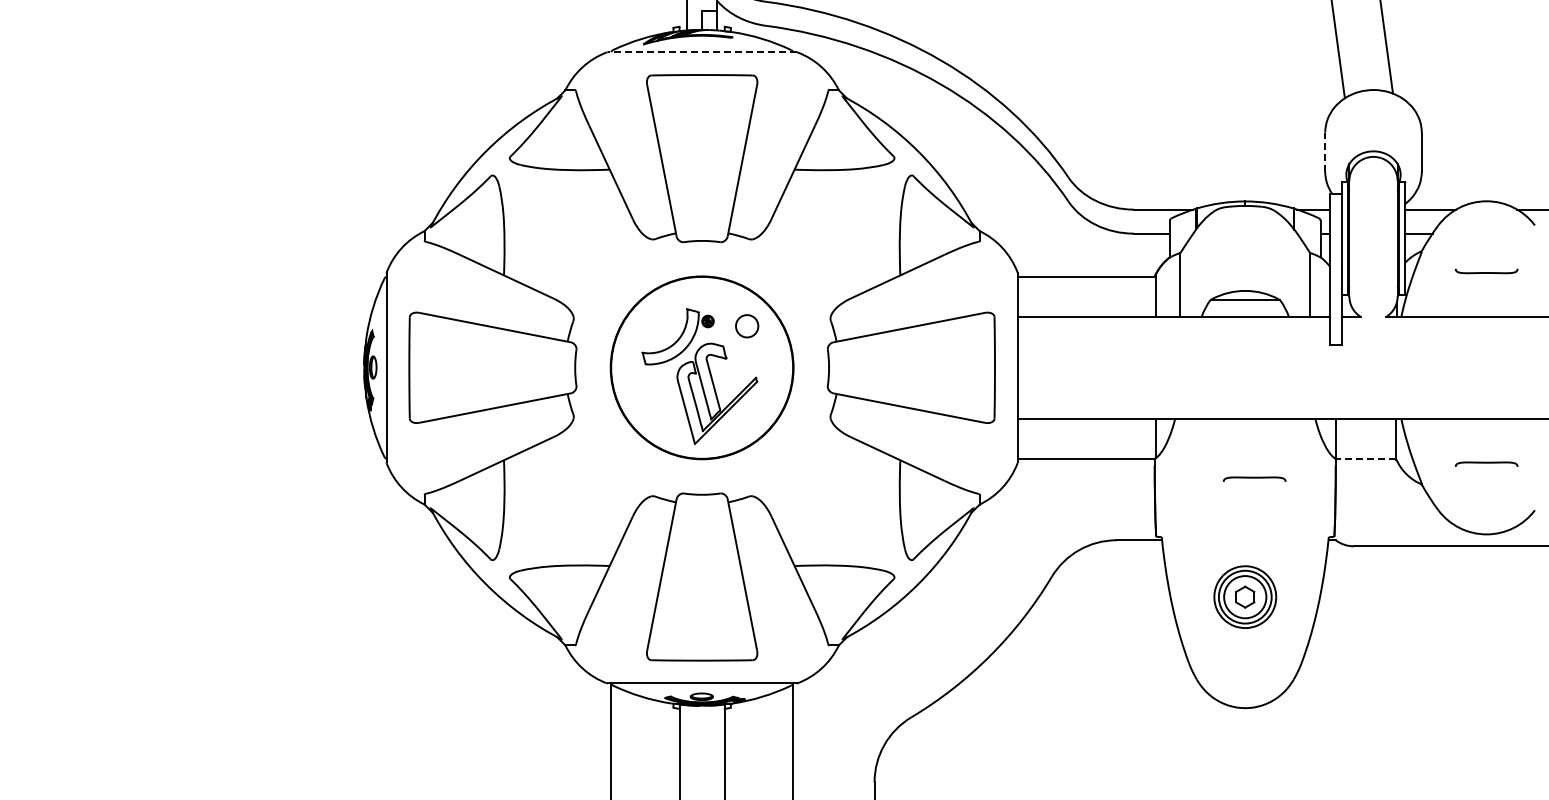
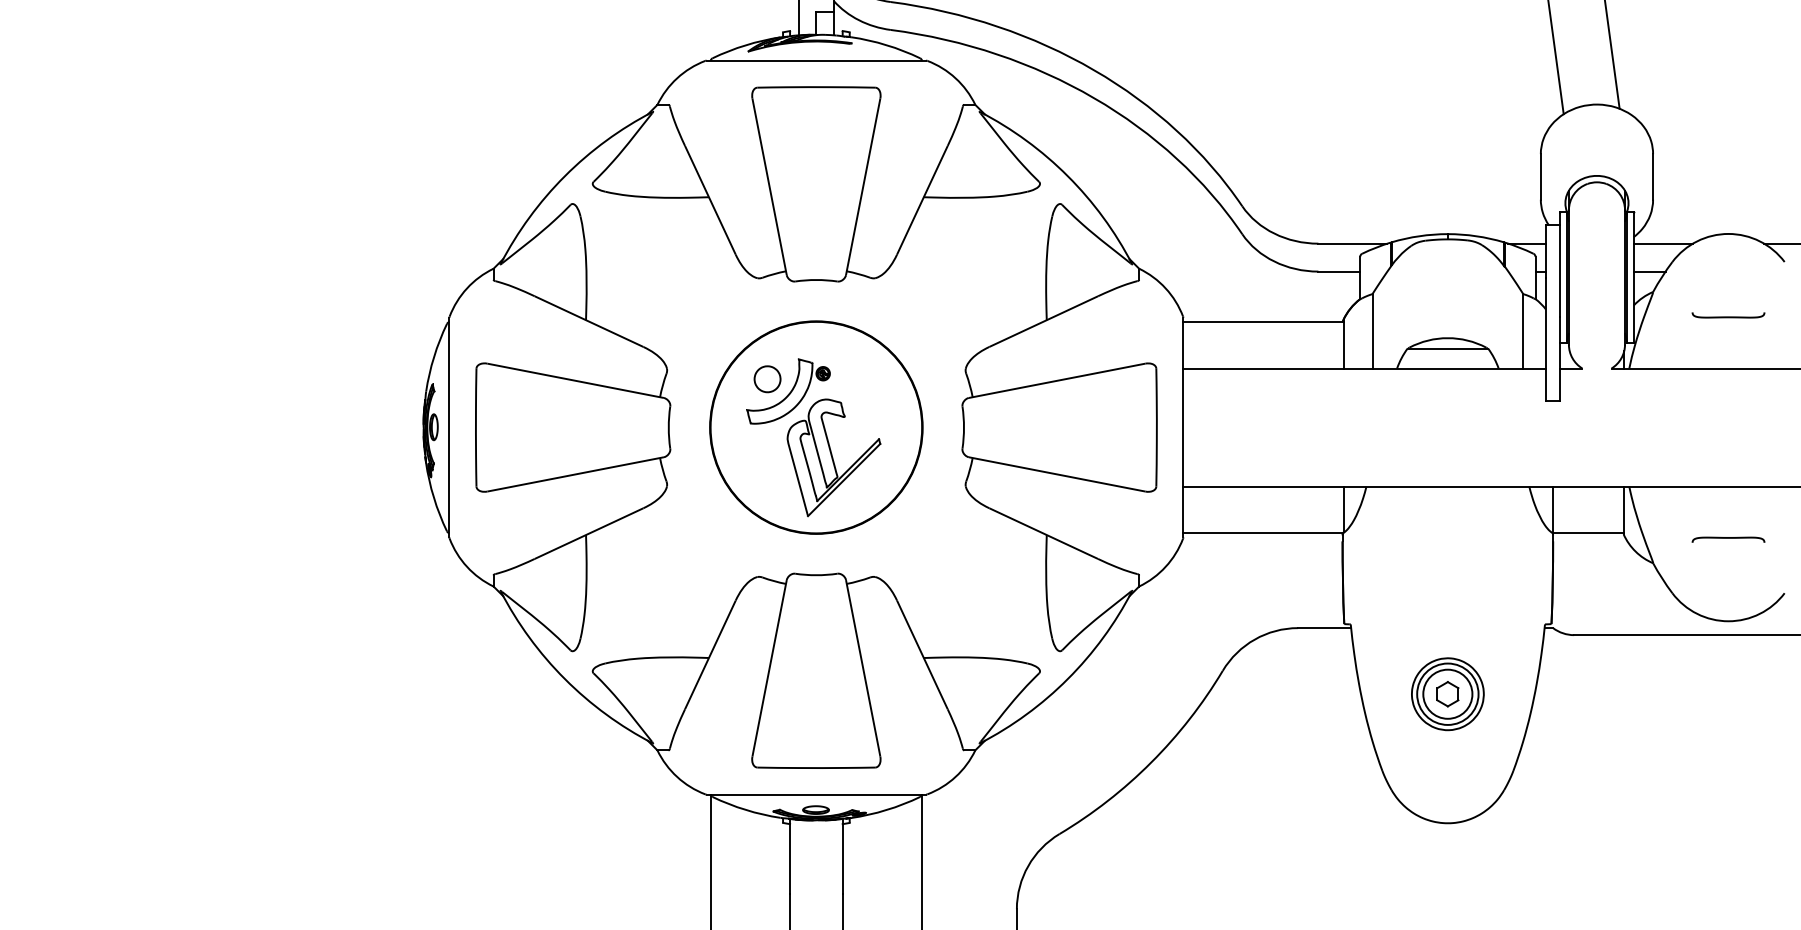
line: (701, 52) -> (815, 60), dashed -> solid
line: (1325, 152) -> (1541, 177), dashed -> solid
part: (747, 326) -> (767, 379), moved
line: (1365, 458) -> (1587, 533), dashed -> solid
curve: (1254, 478) -> (1458, 556), removed

